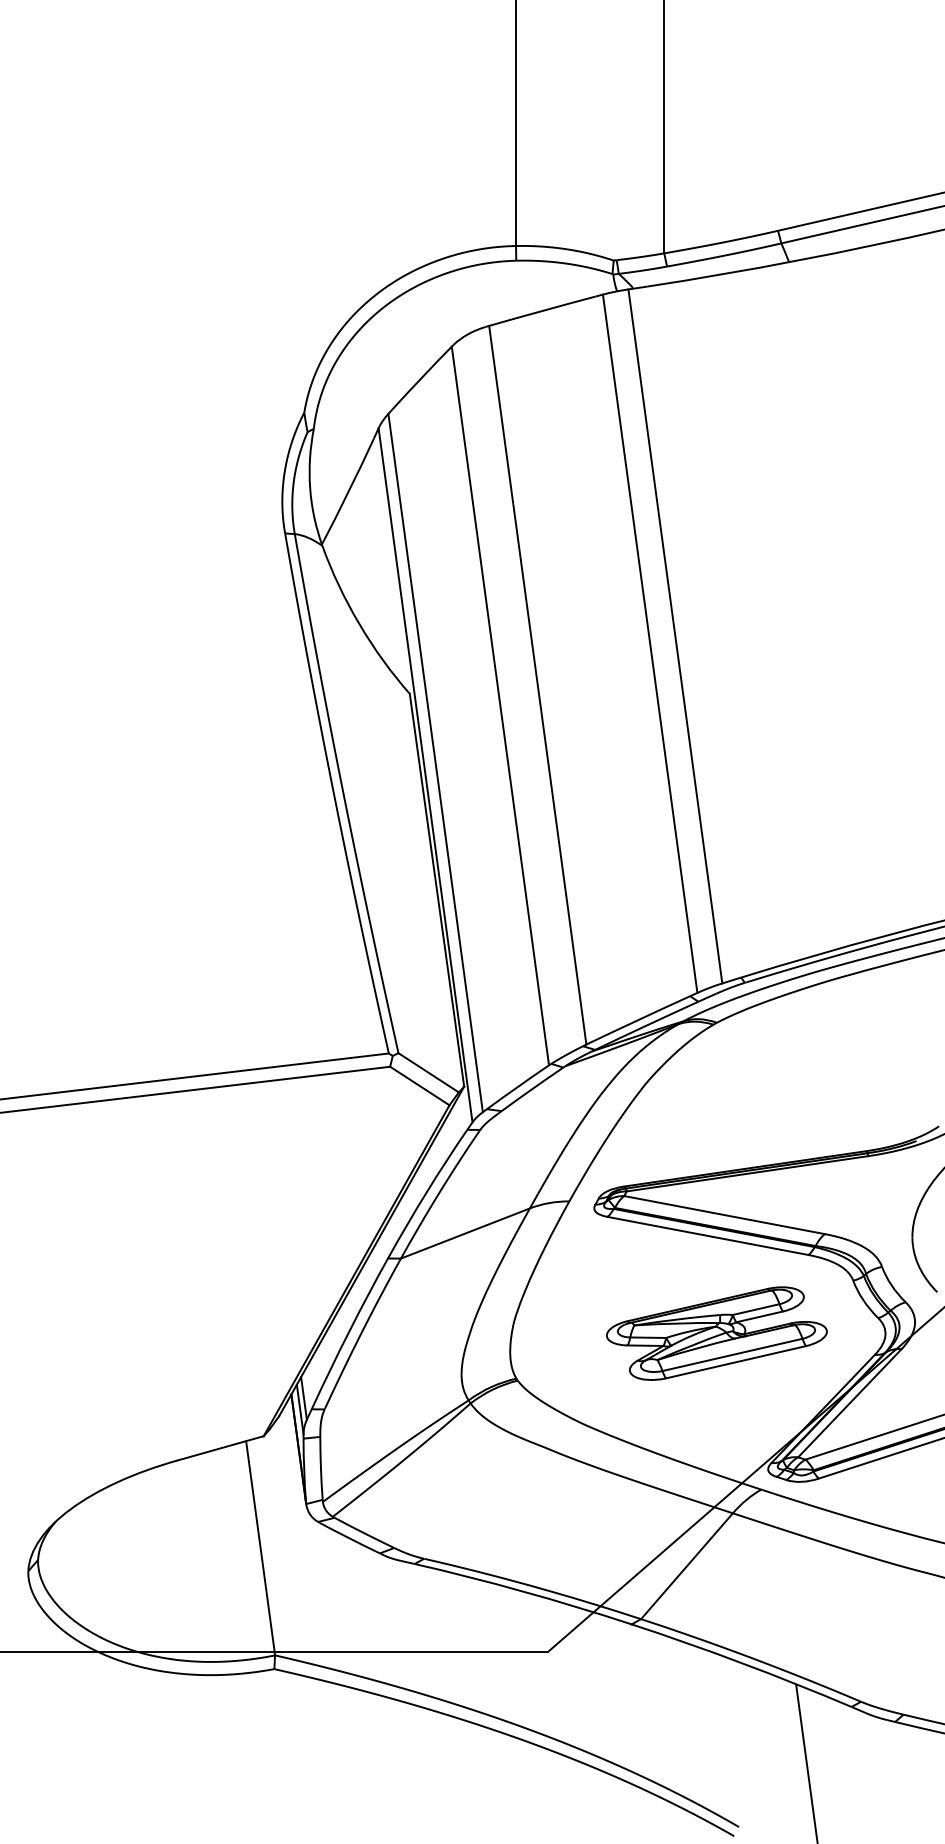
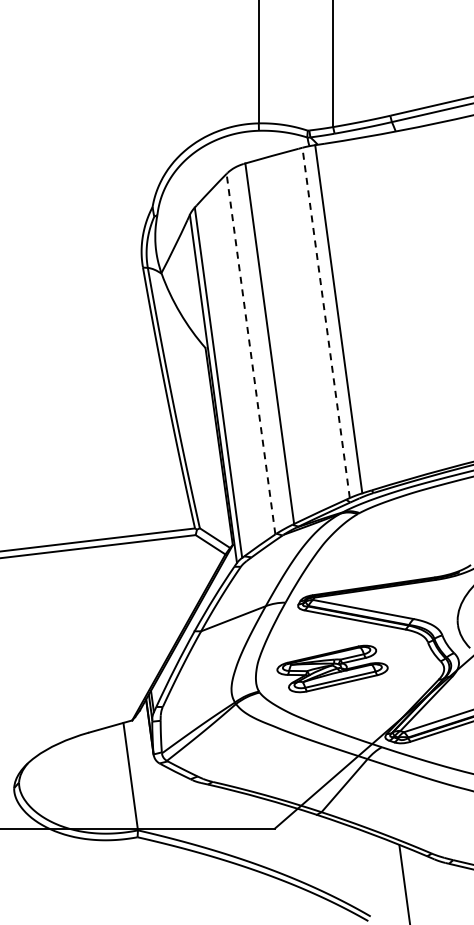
line: (650, 642) -> (326, 322), solid -> dashed
line: (501, 706) -> (251, 354), solid -> dashed
part: (716, 1332) -> (332, 668), moved

